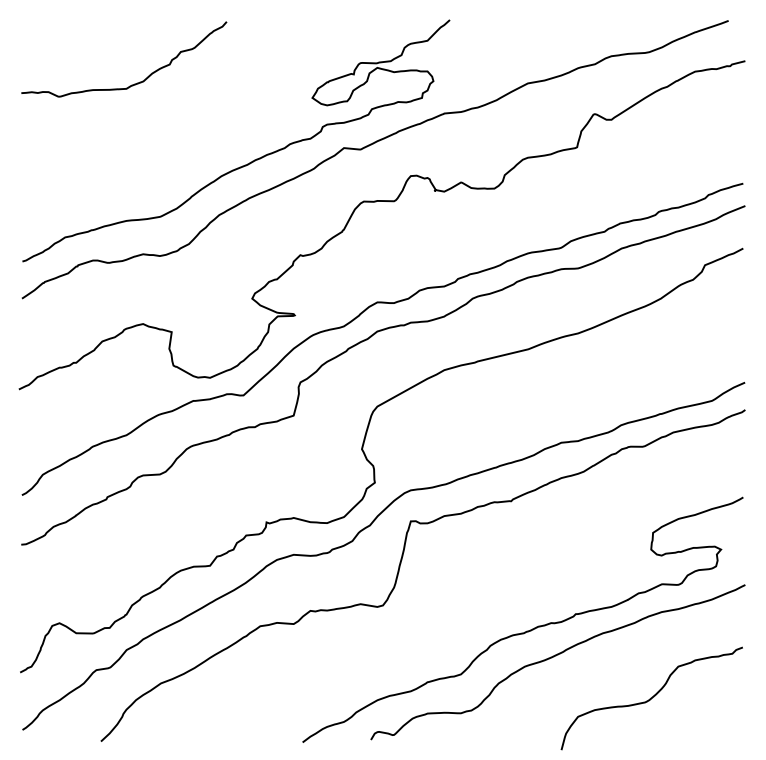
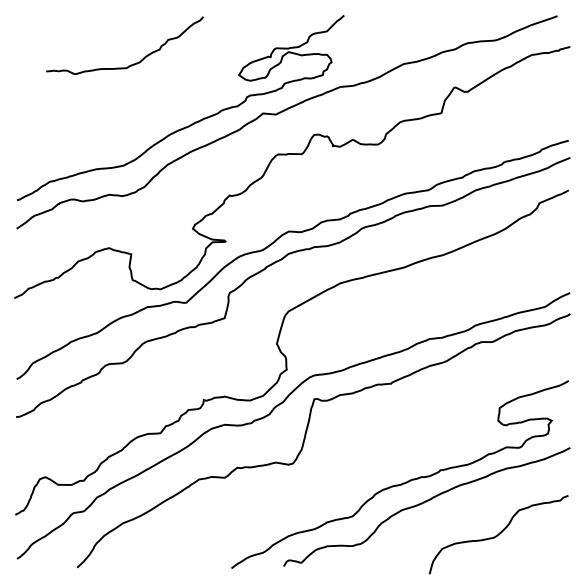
curve: (131, 84) -> (130, 64), moved

